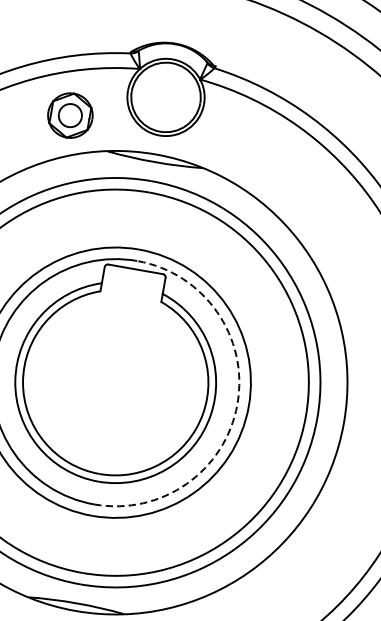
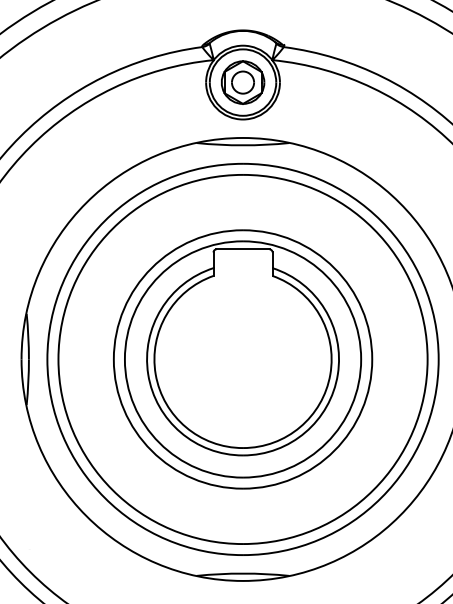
part: (70, 115) -> (243, 82), moved
arc: (237, 404) -> (361, 359), dashed -> solid

